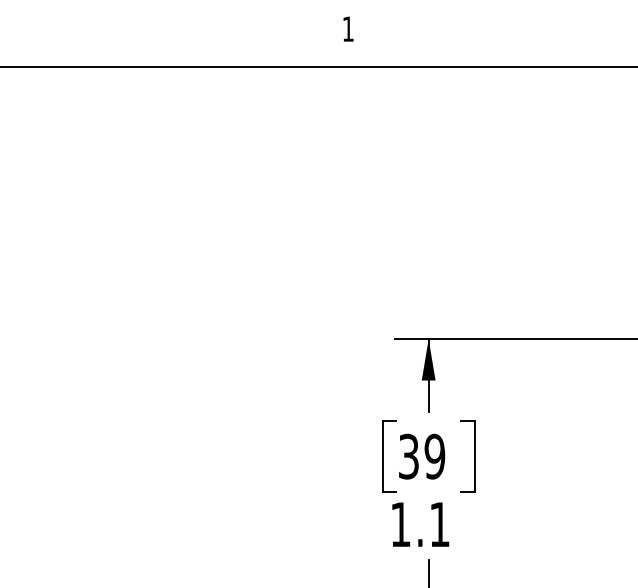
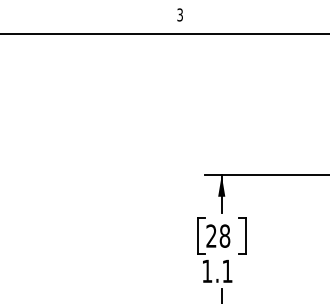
text: (347, 28) -> (179, 14), 1 -> 3
text: (422, 455) -> (218, 235), 39 -> 28

